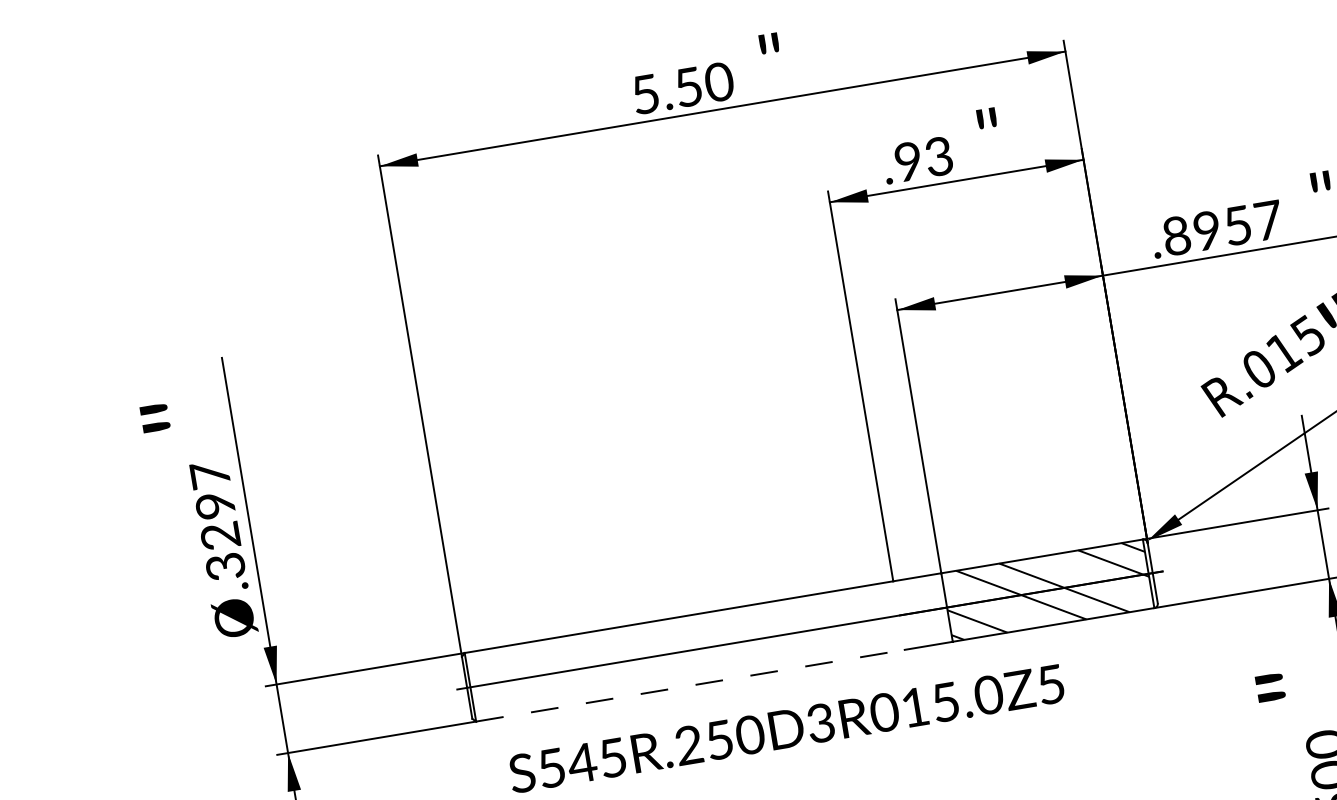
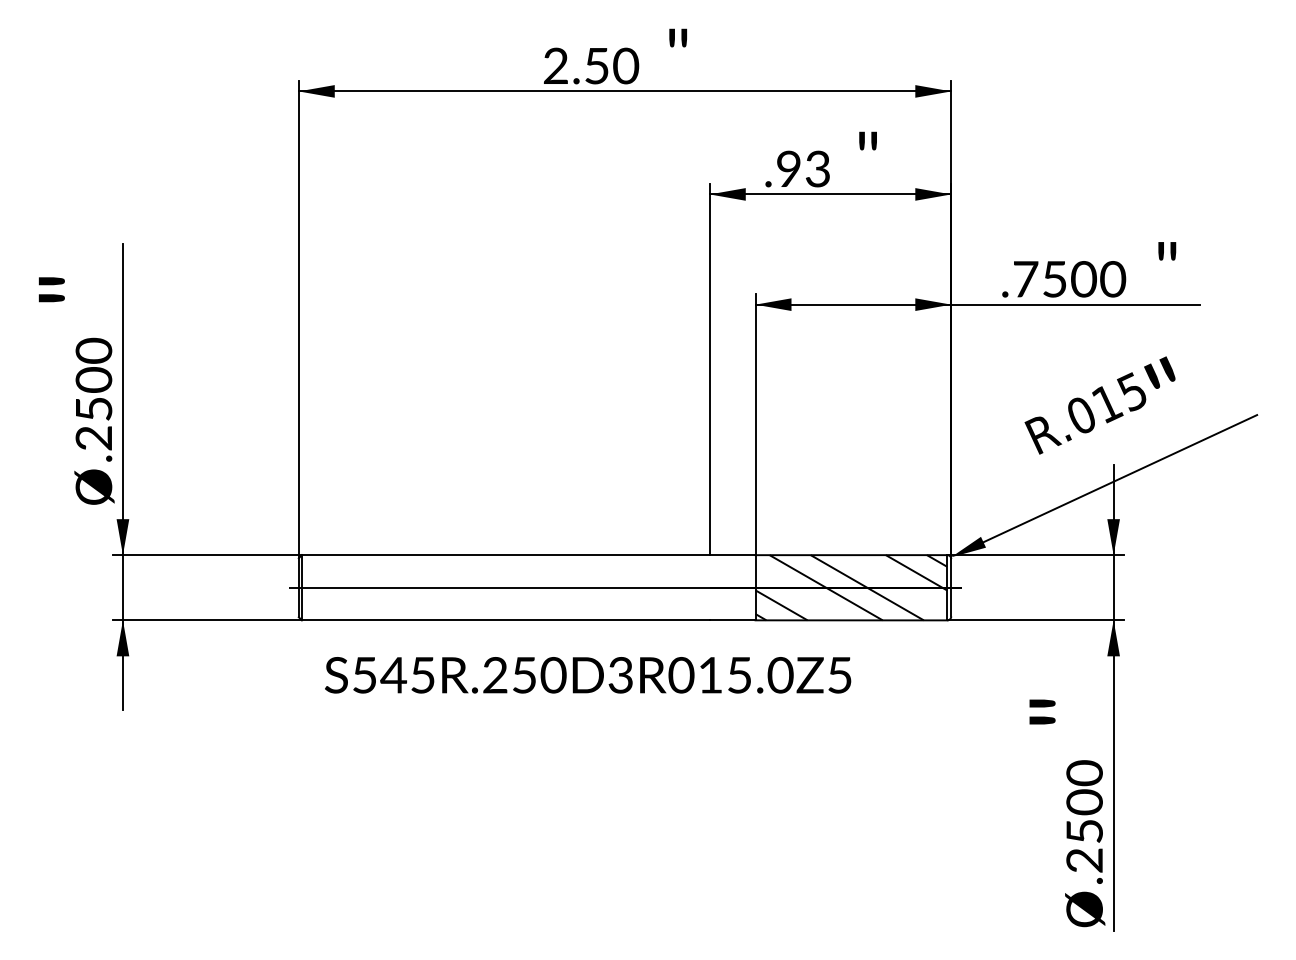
text: (645, 93) -> (555, 65), 5.50 -> 2.50
text: (1222, 228) -> (1069, 279), .8957 -> .7500
text: (217, 519) -> (93, 393), .3297 -> .2500
line: (690, 685) -> (505, 620), dashed -> solid

